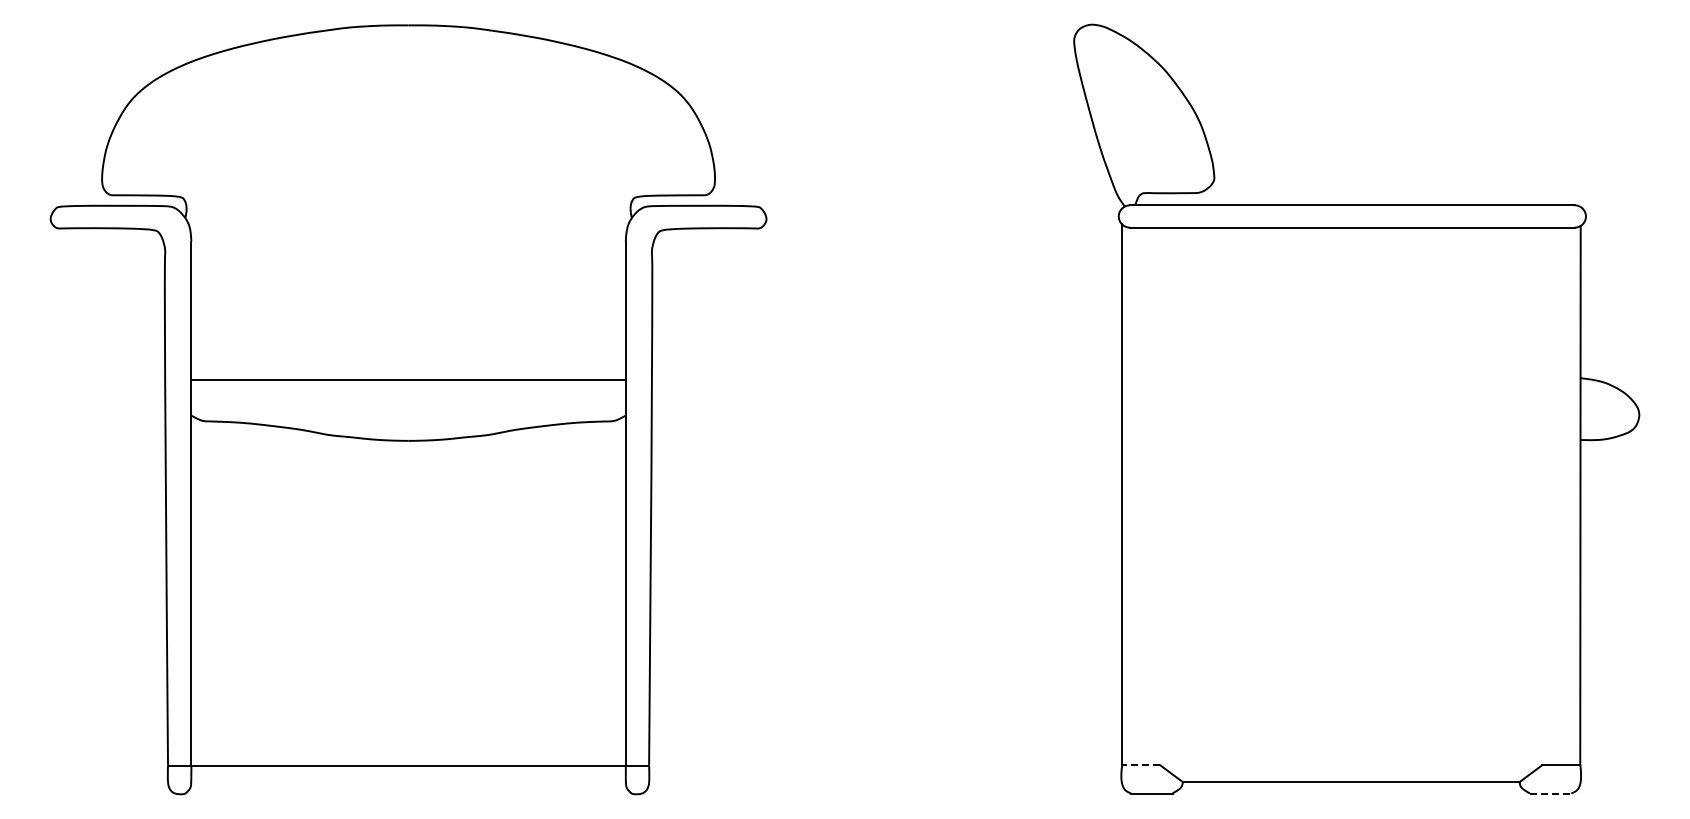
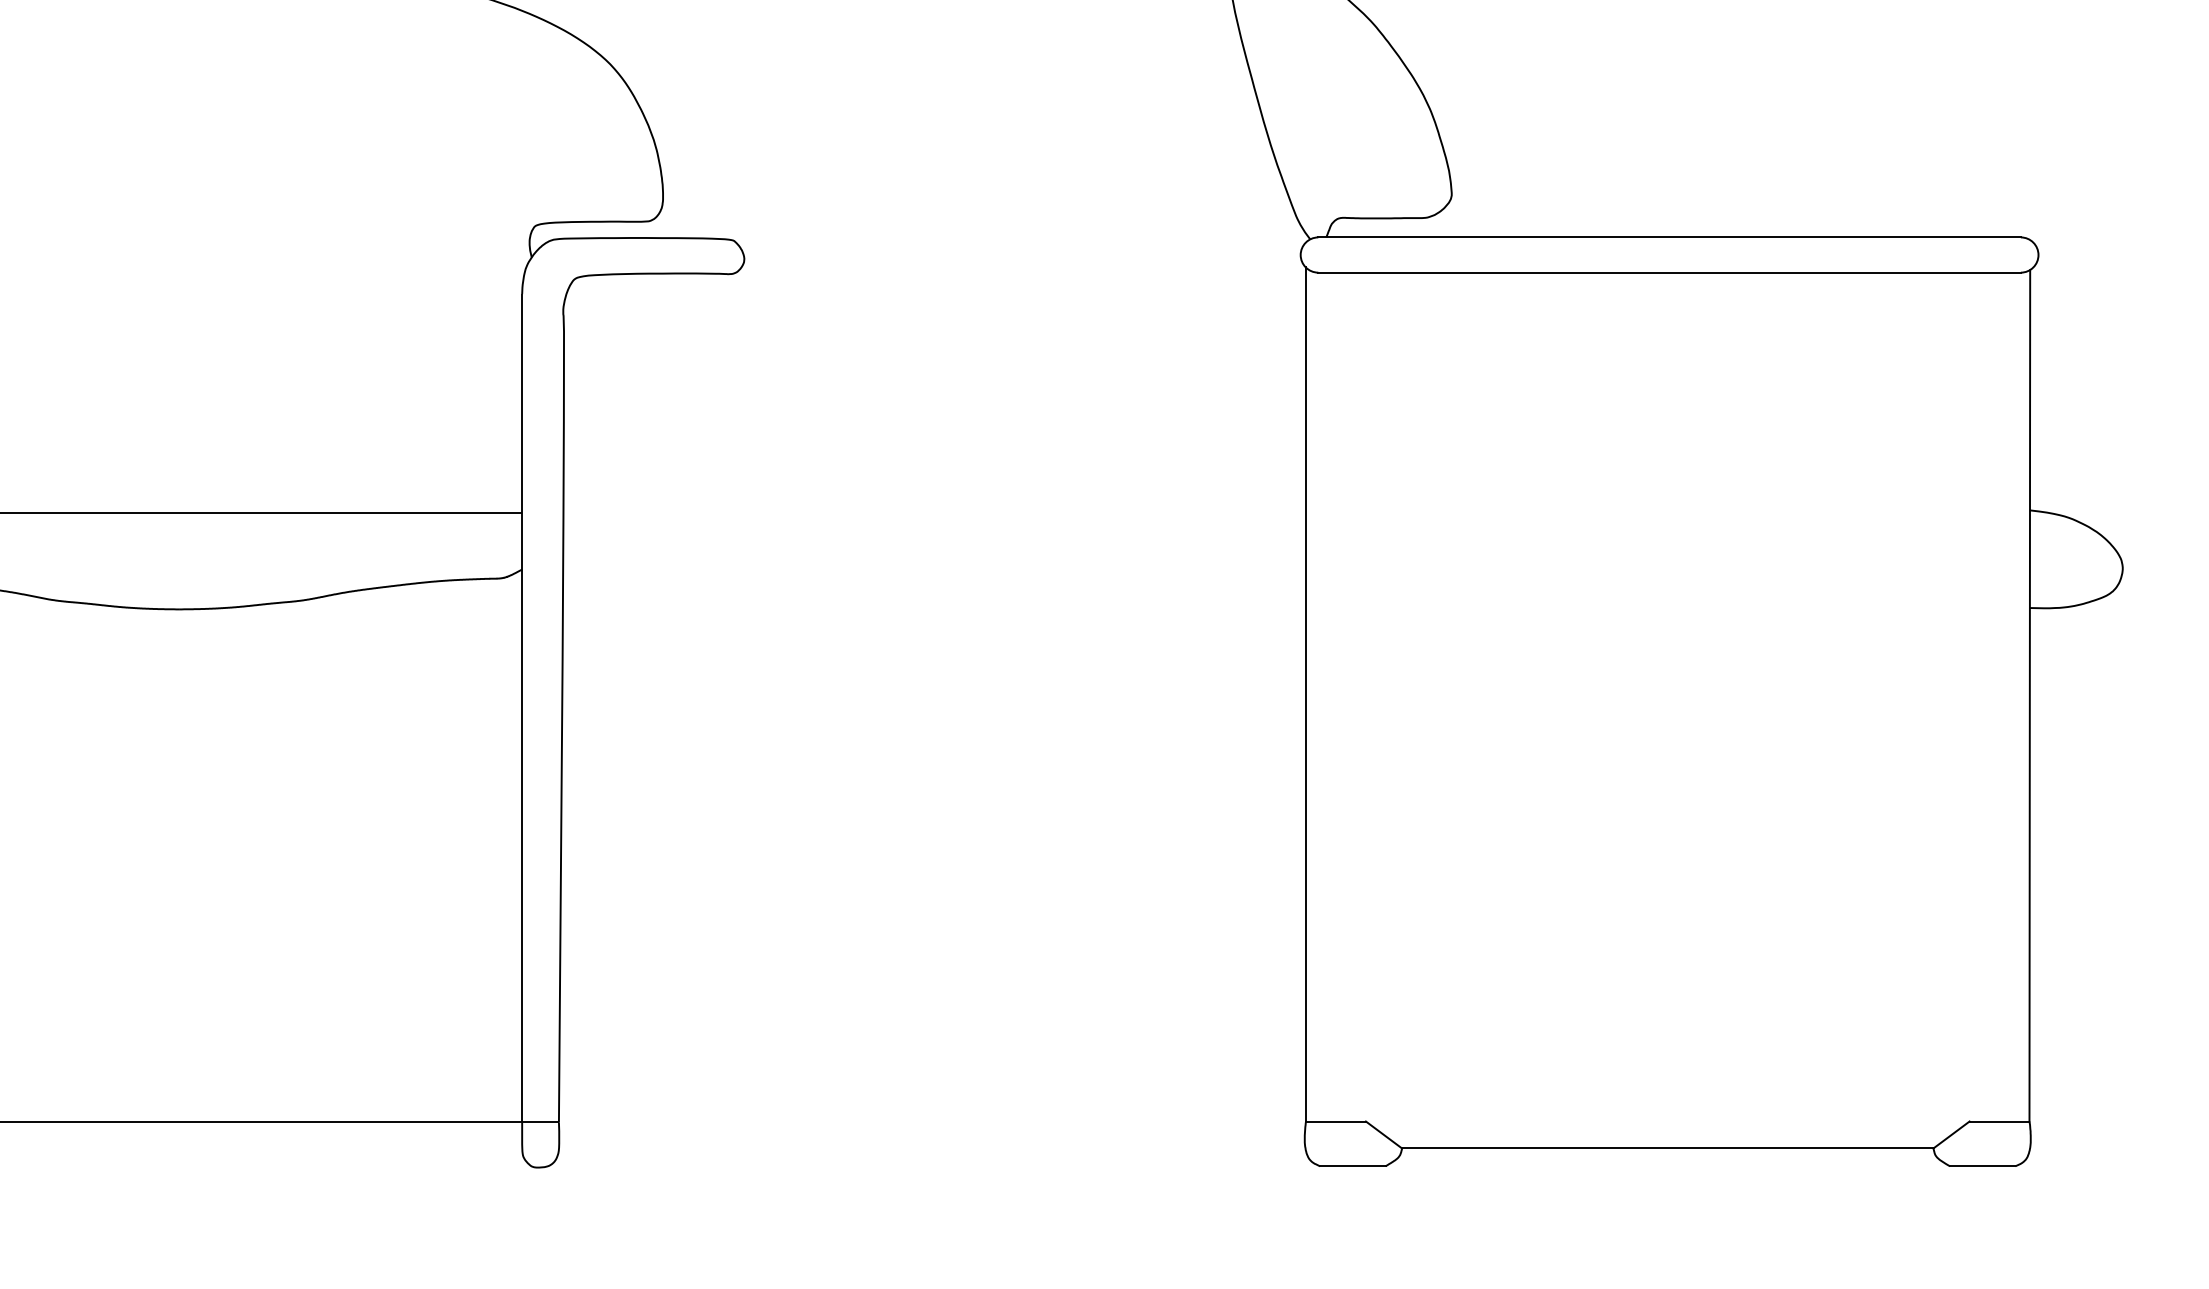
line: (1141, 765) -> (1336, 1122), dashed -> solid
line: (1550, 793) -> (1982, 1166), dashed -> solid

